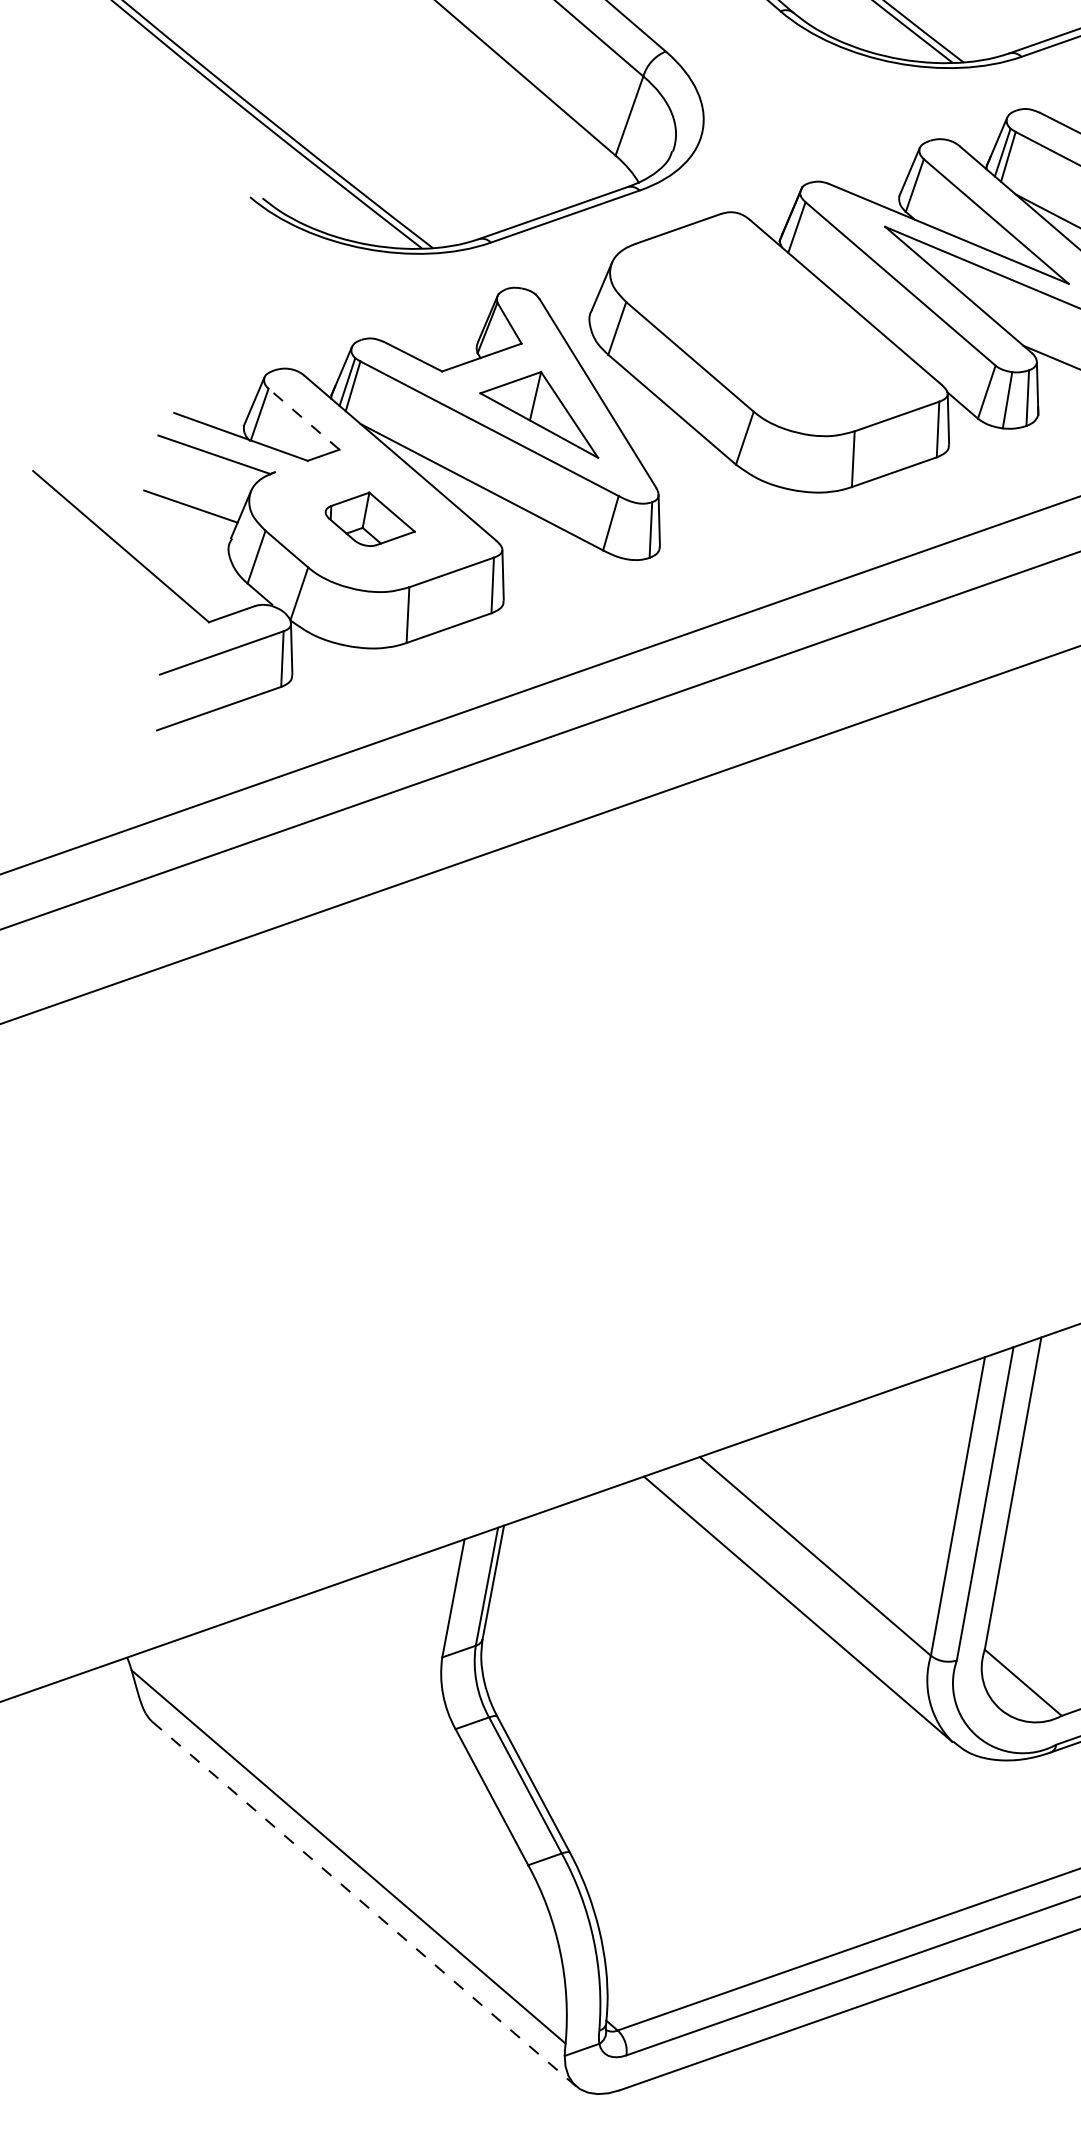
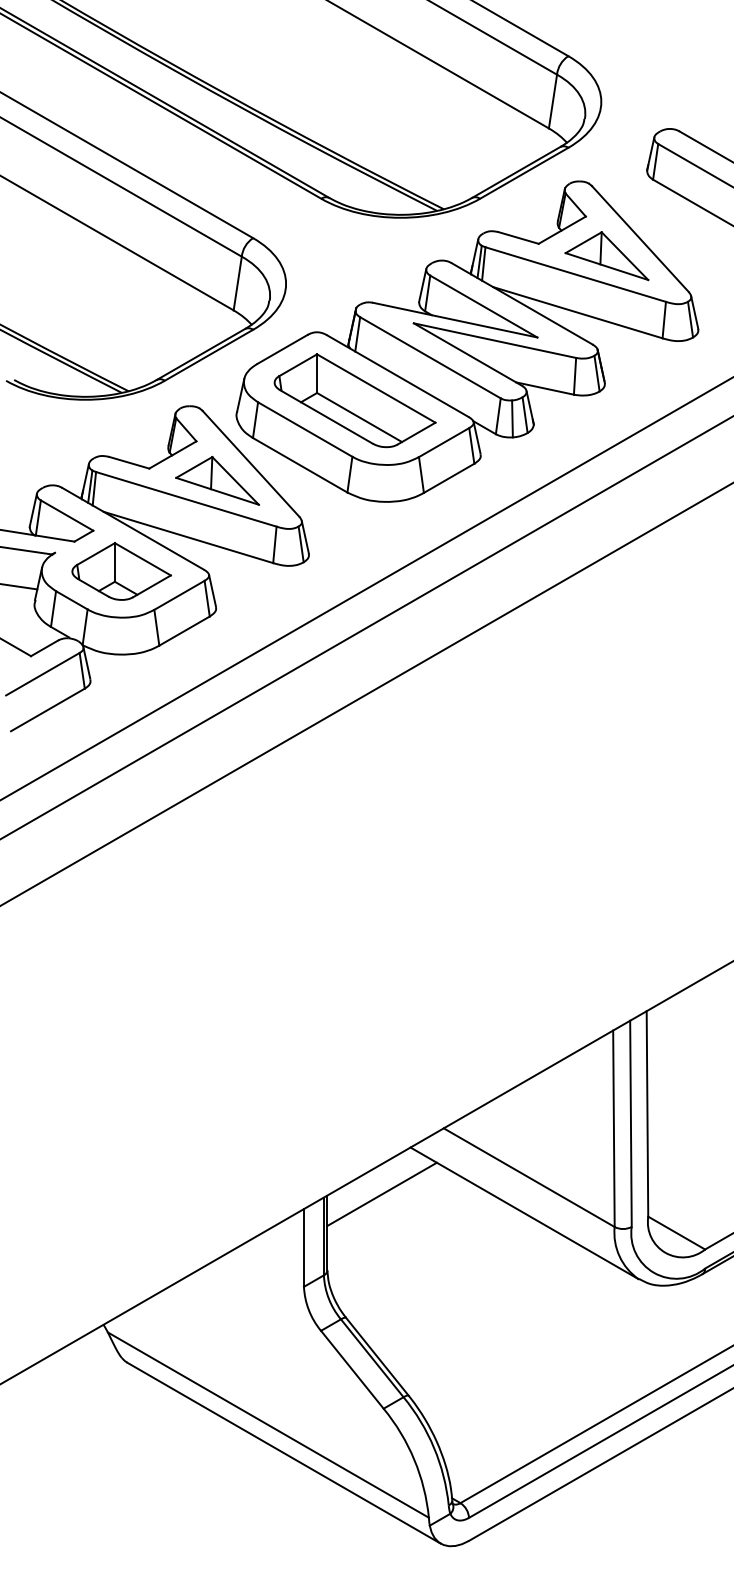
part: (773, 326) -> (354, 400), added
line: (303, 418) -> (66, 515), dashed -> solid
part: (370, 519) -> (121, 571), size x1.67
line: (586, 1538) -> (381, 1193), added
line: (364, 1904) -> (284, 1453), dashed -> solid

